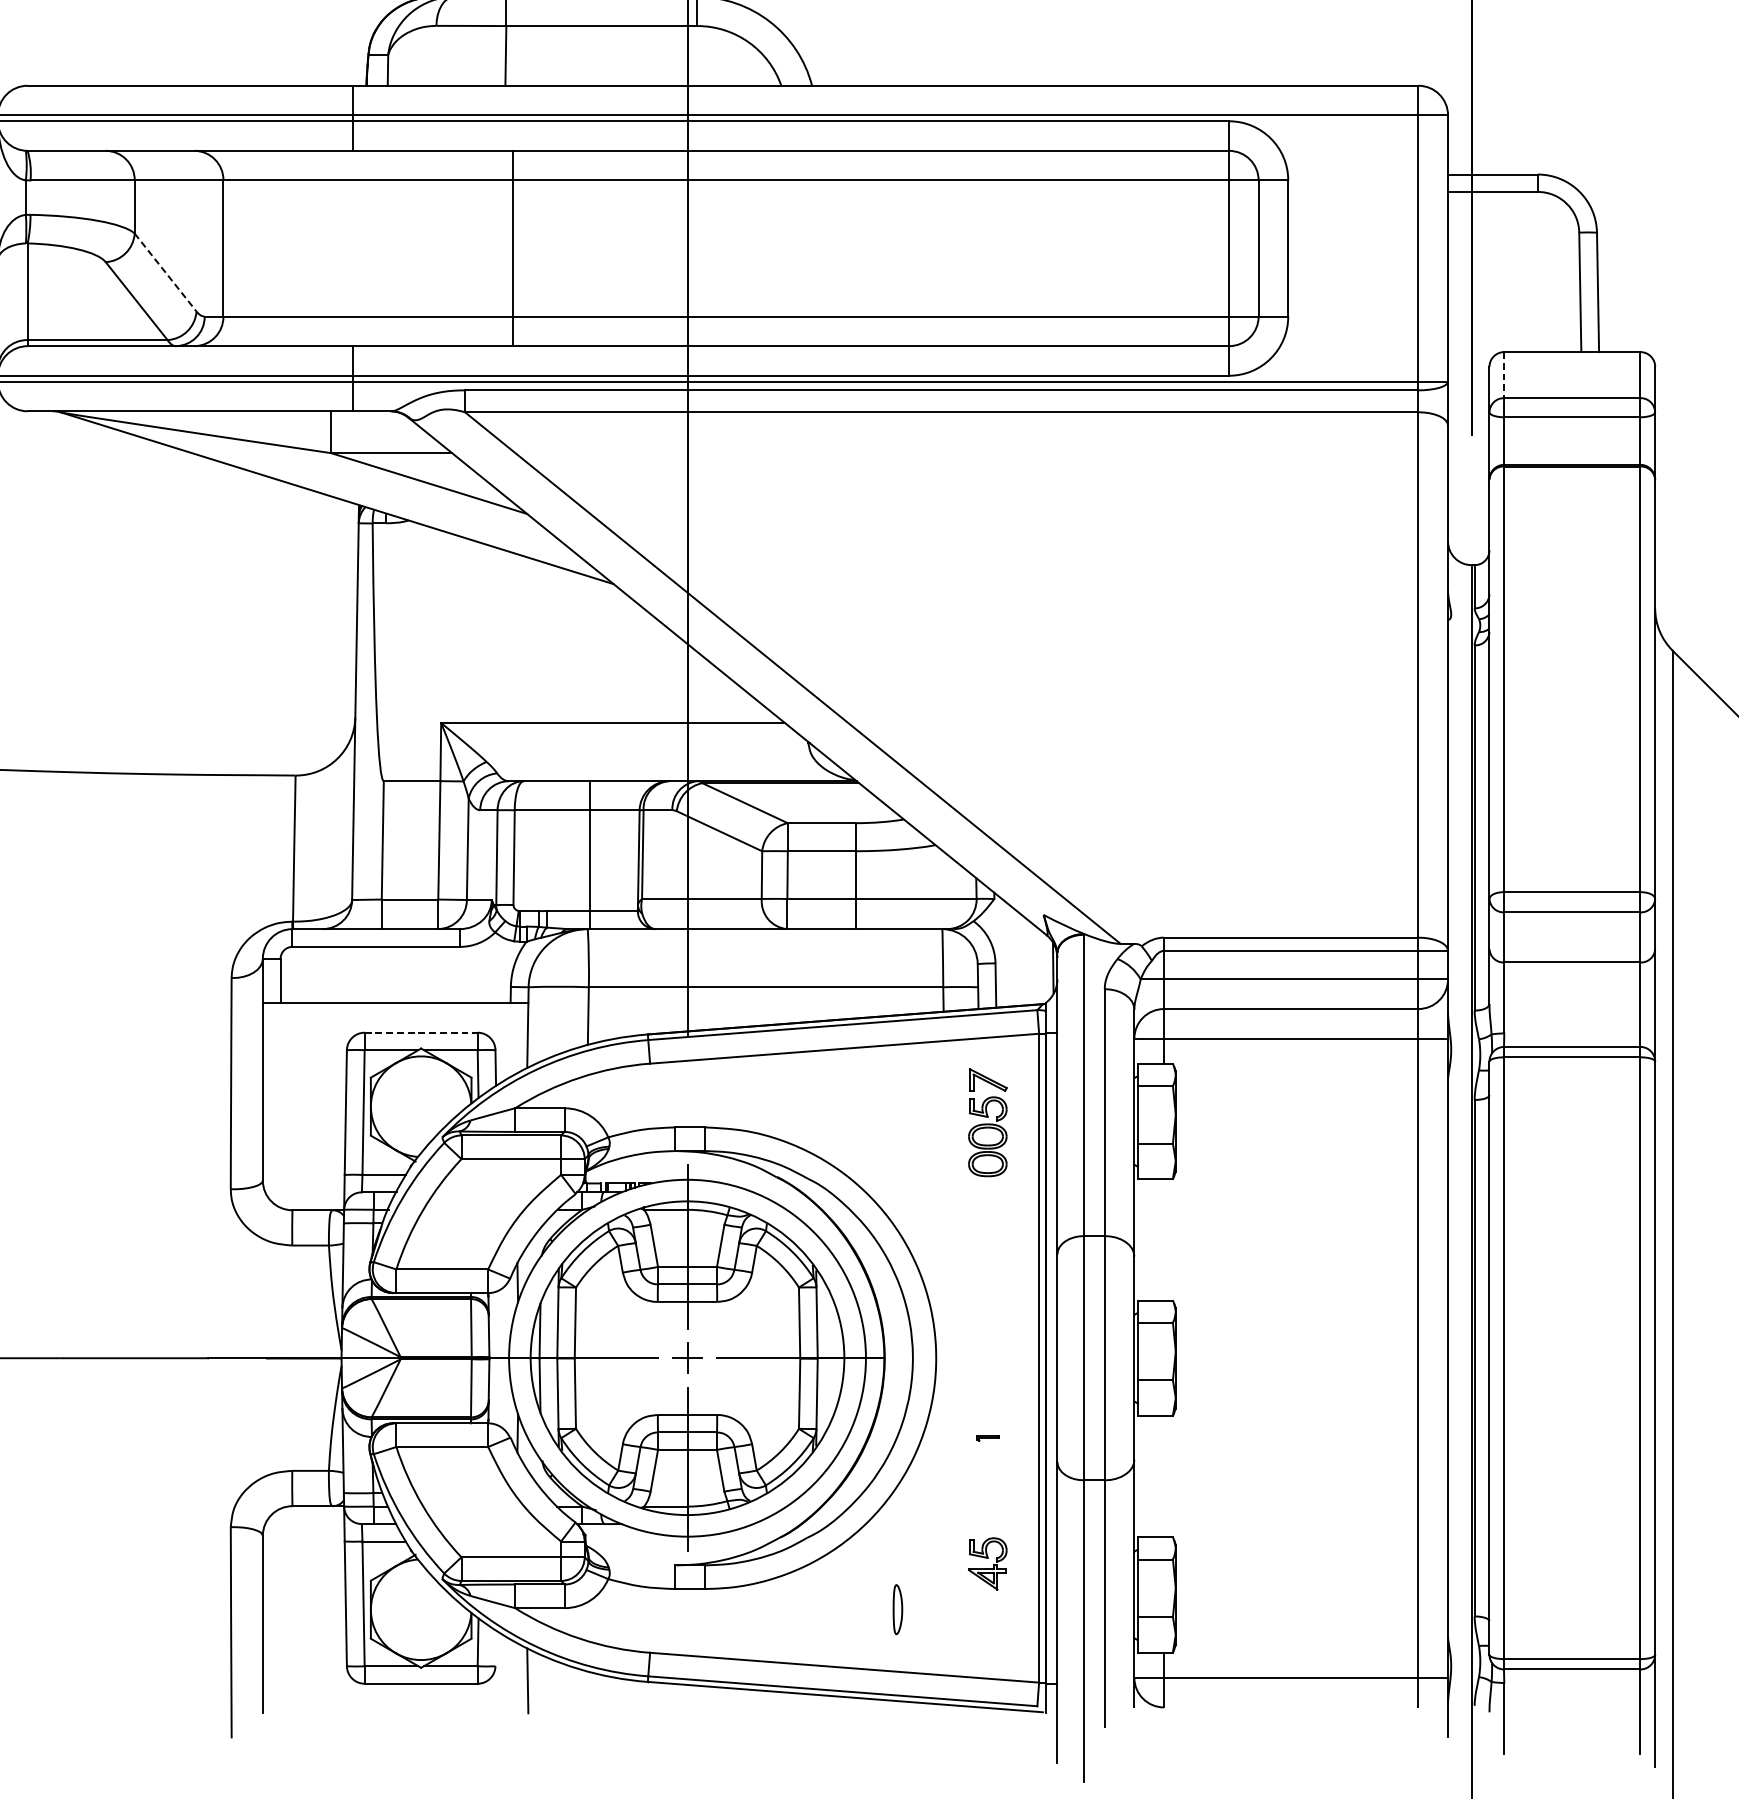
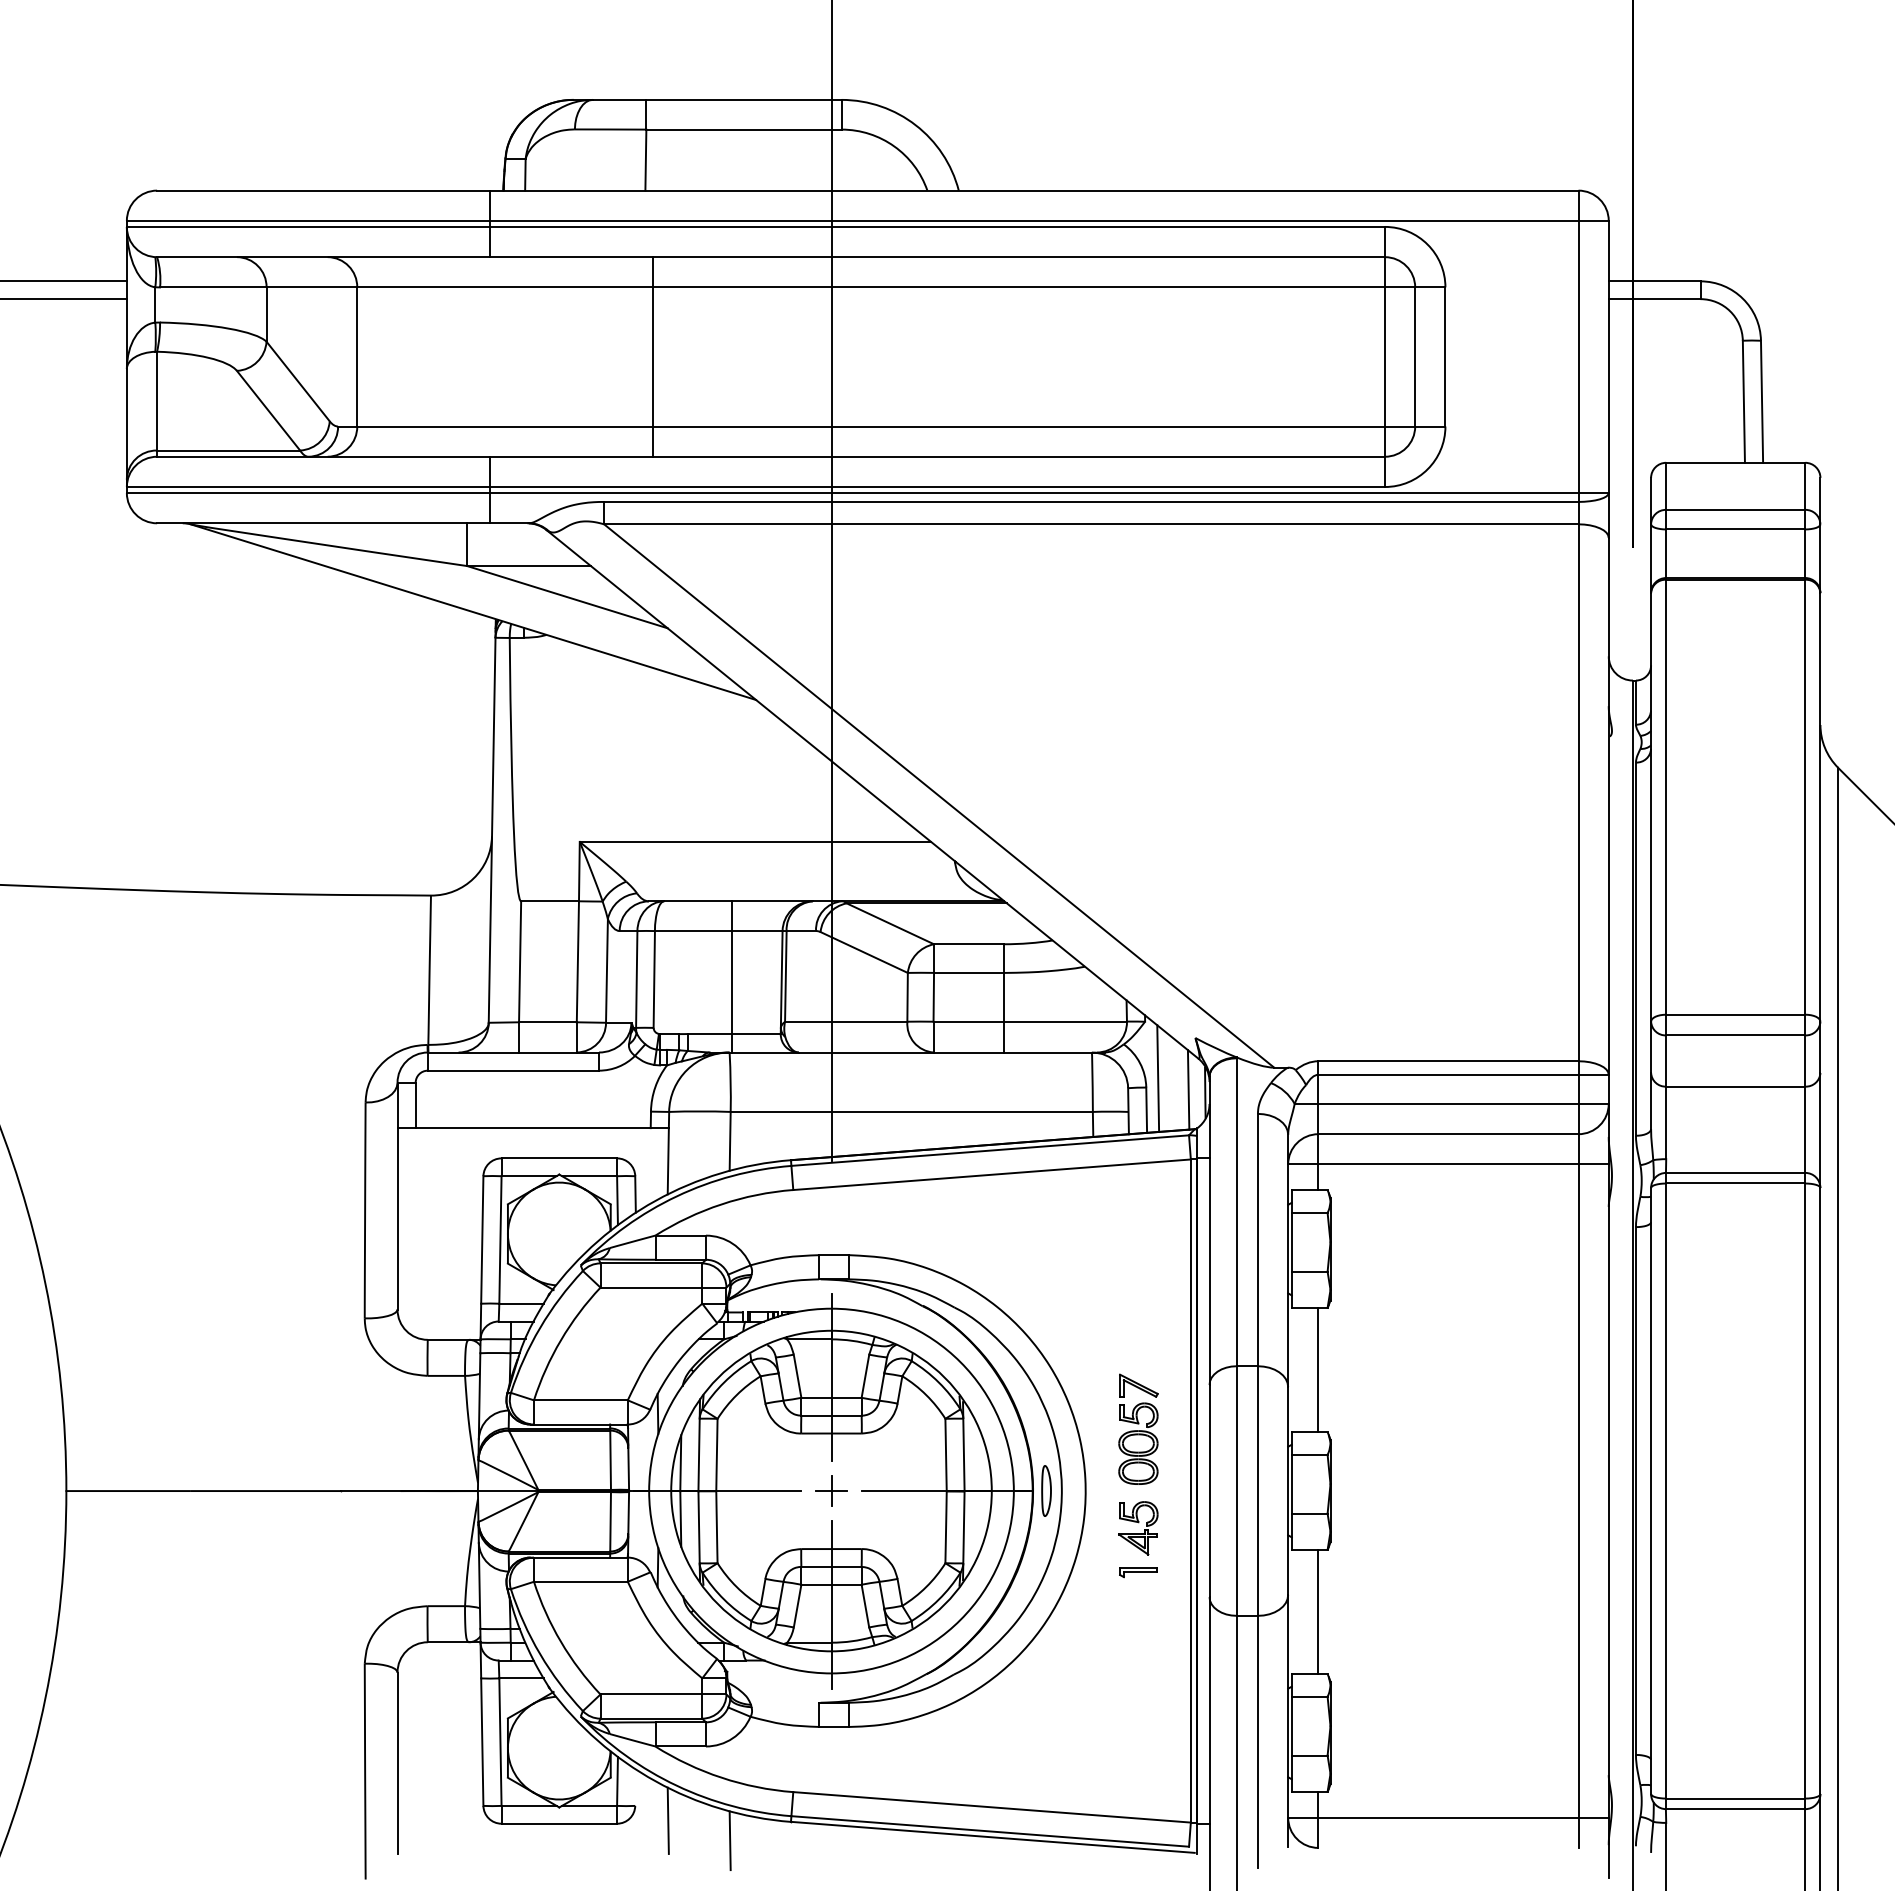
line: (165, 272) -> (298, 381), dashed -> solid
line: (1504, 375) -> (1666, 486), dashed -> solid
line: (1007, 954) -> (1158, 1078), added
line: (1036, 965) -> (1188, 1089), added
line: (421, 1032) -> (559, 1158), dashed -> solid
part: (987, 1121) -> (1138, 1428), moved
line: (1164, 1239) -> (1318, 1369), added
part: (987, 1437) -> (1138, 1572), size x1.67
line: (1164, 1476) -> (1318, 1611), added
part: (987, 1564) -> (1138, 1528), moved
part: (897, 1609) -> (1046, 1490), moved
line: (587, 1700) -> (729, 1840), added

